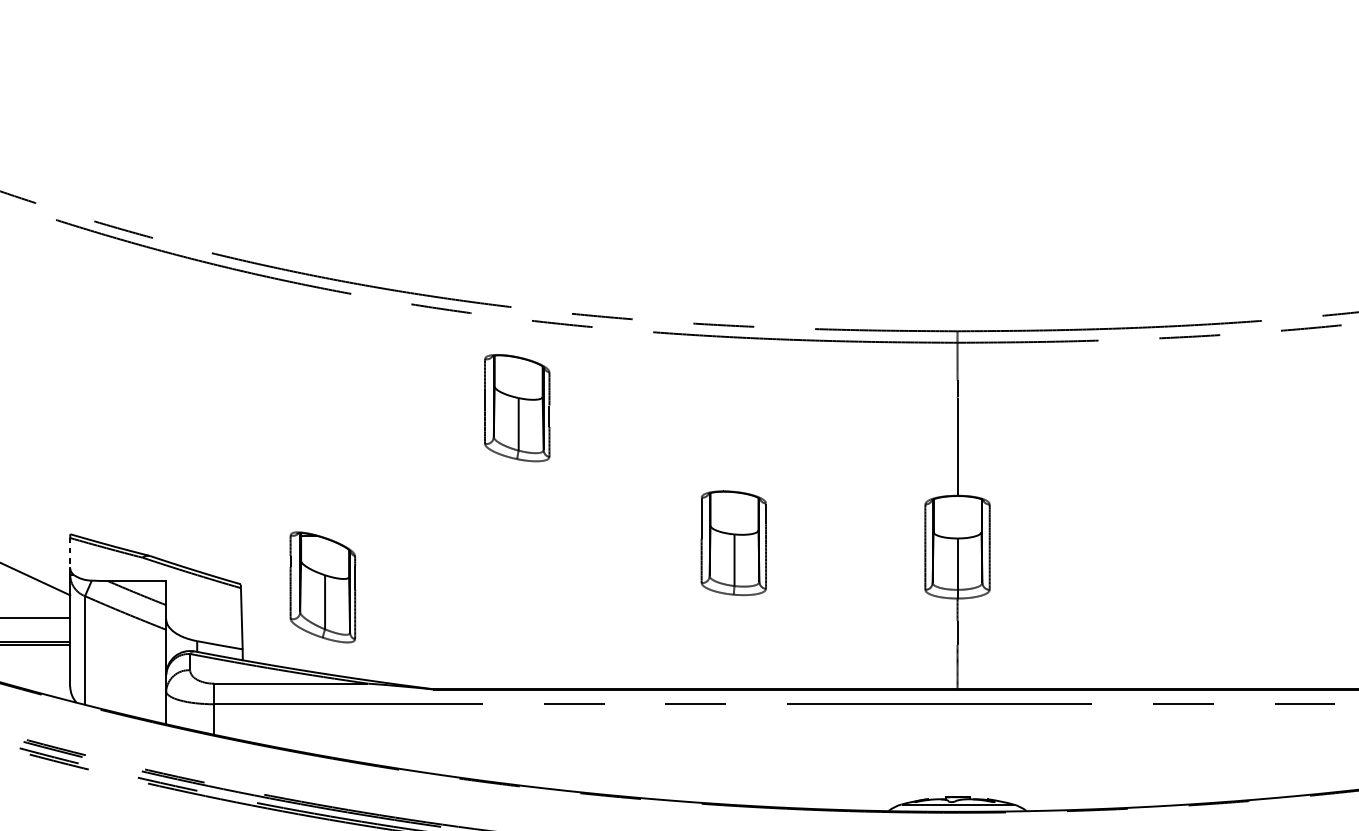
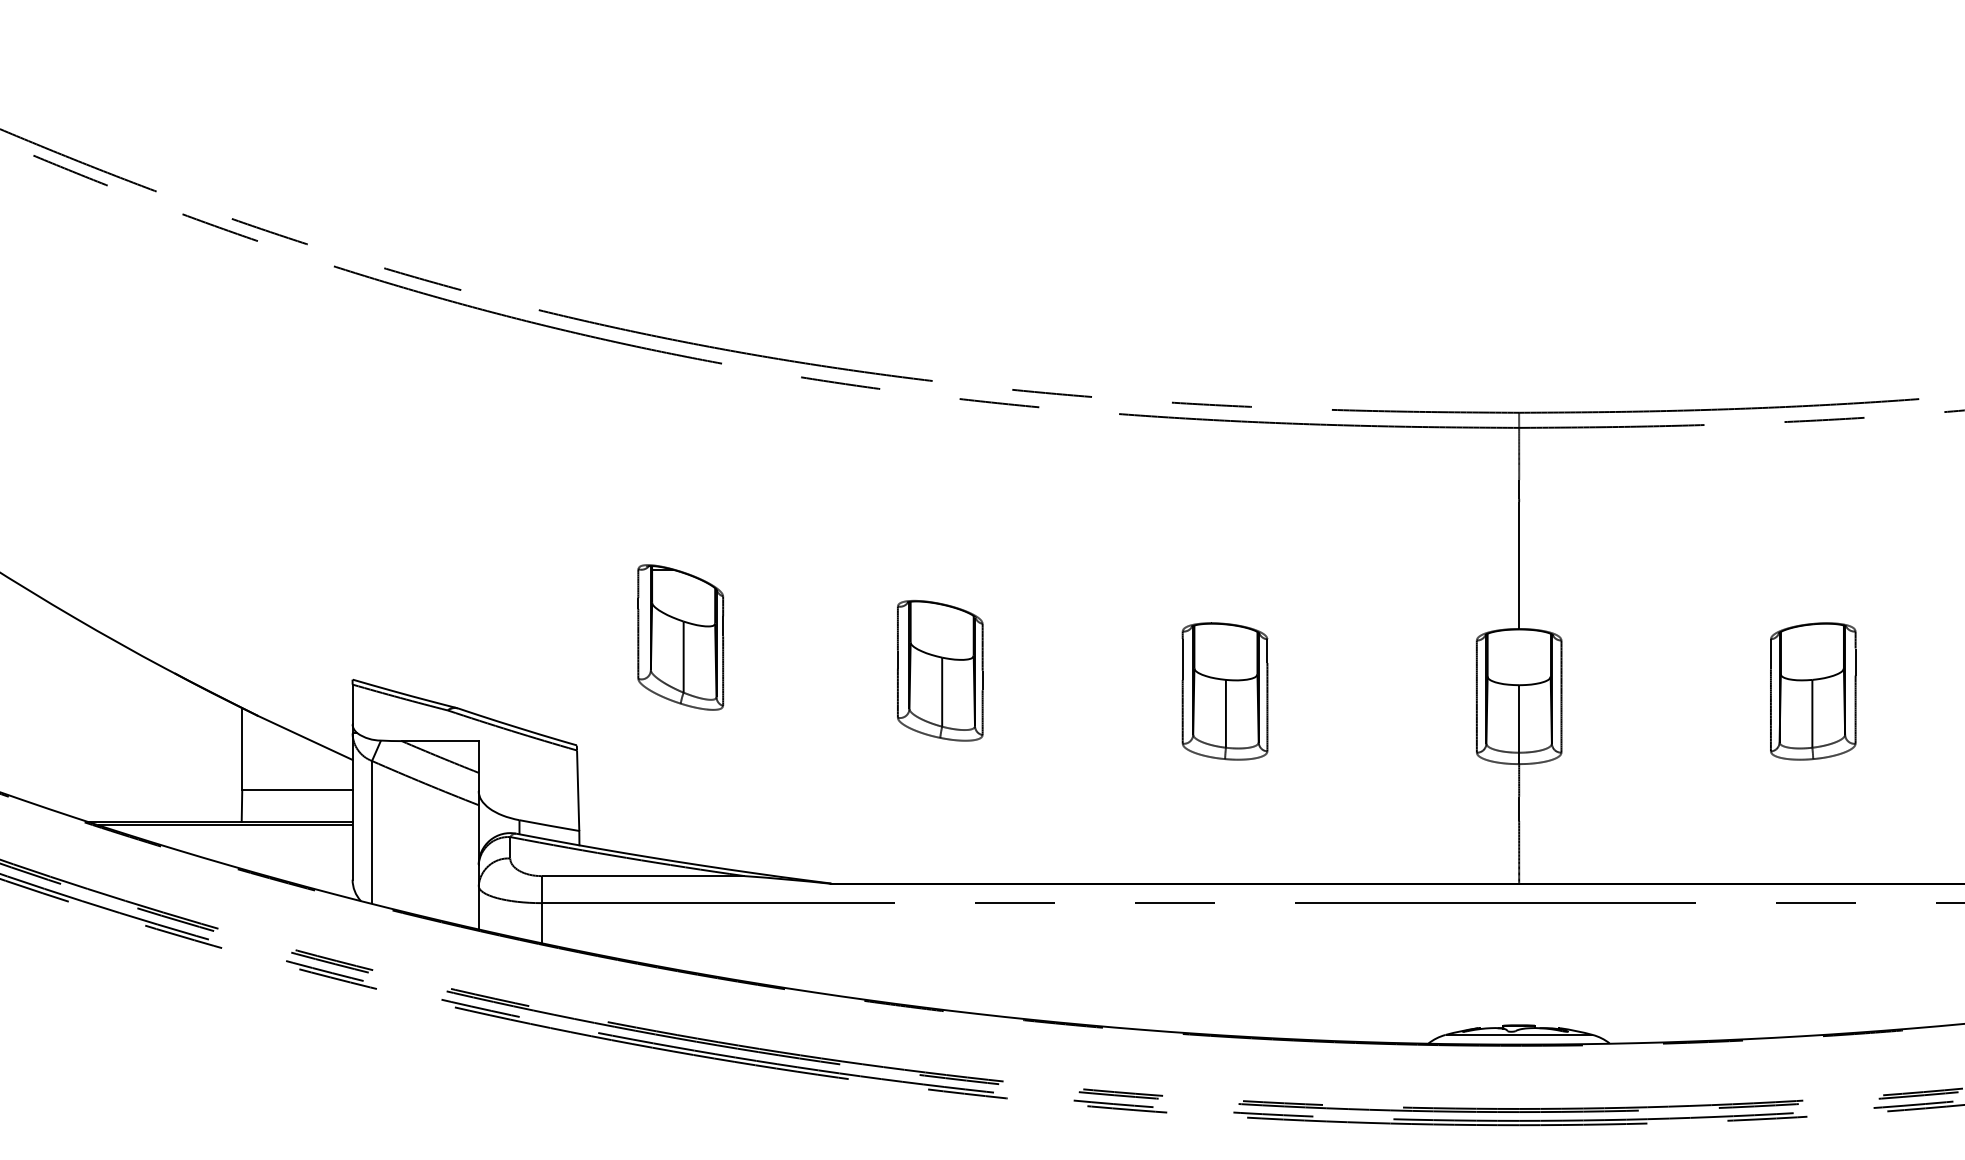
part: (517, 407) -> (940, 670), moved
part: (1181, 543) -> (1813, 691), added
line: (70, 553) -> (352, 704), dashed -> solid
part: (322, 587) -> (680, 637), moved

